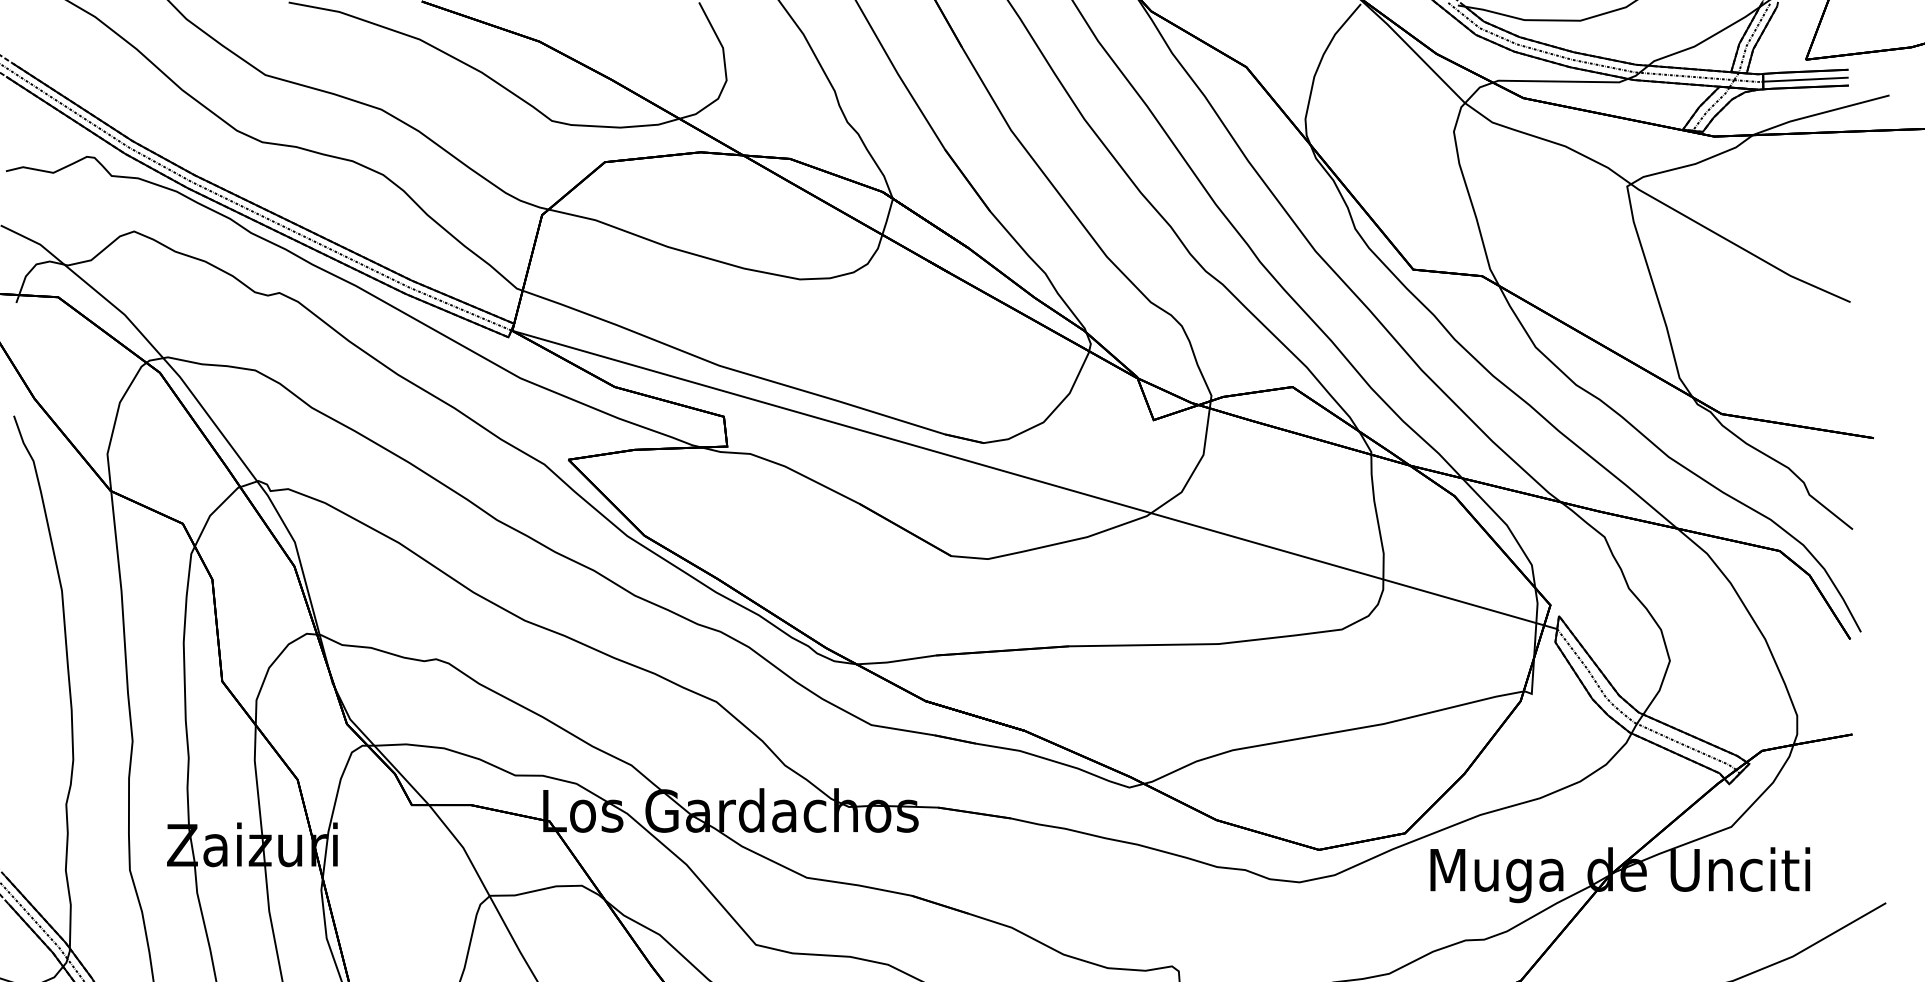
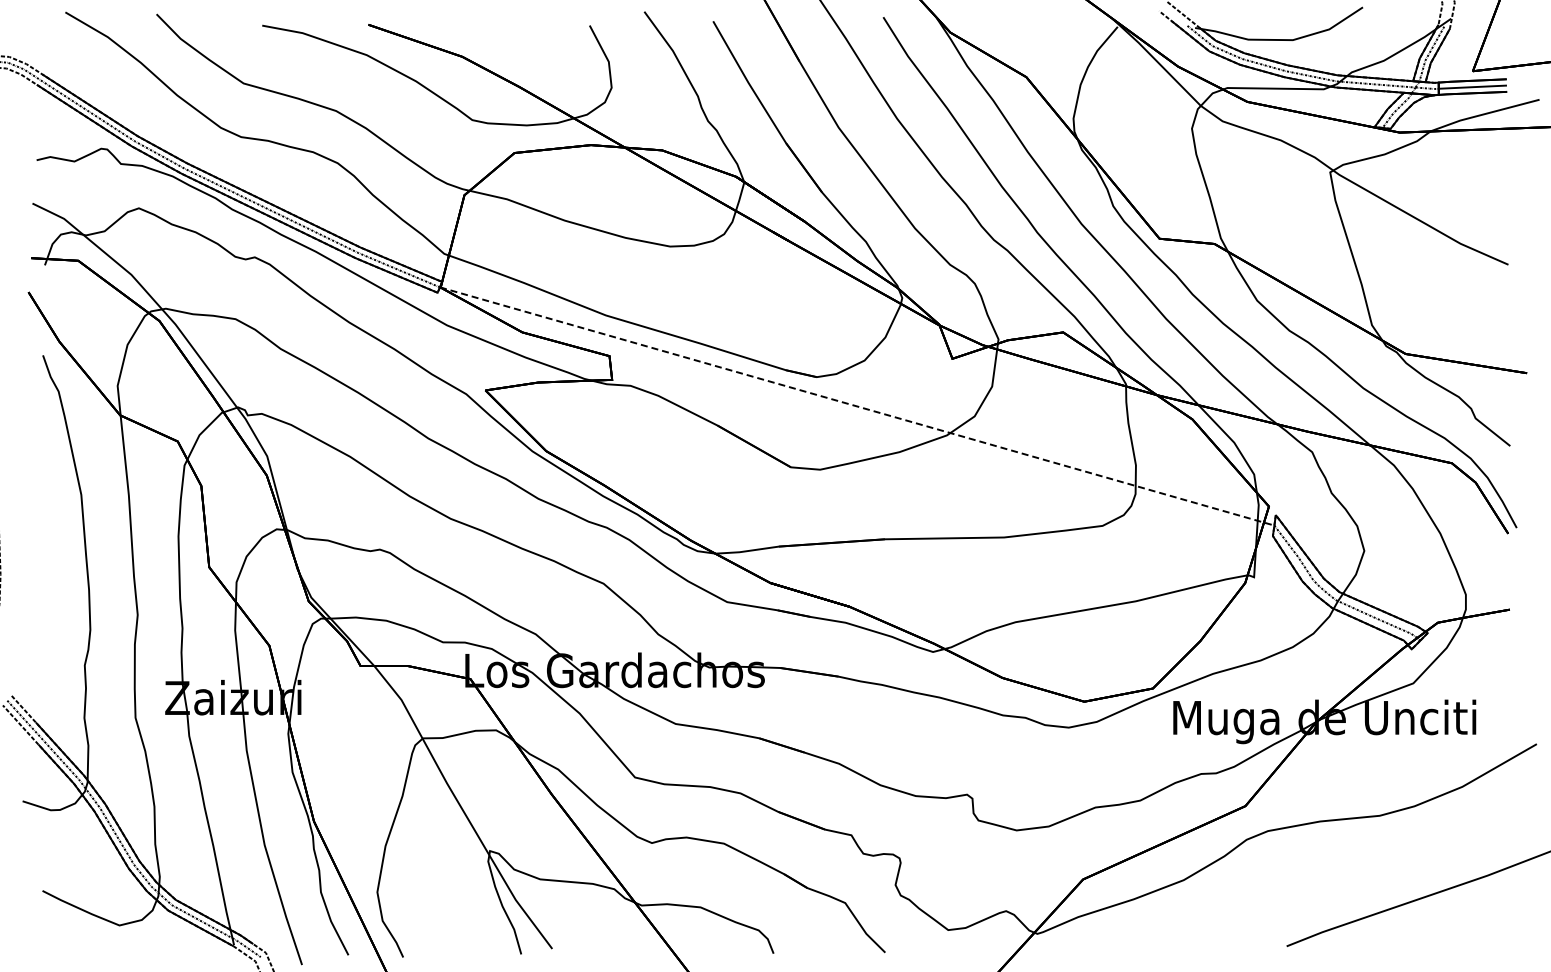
line: (1034, 479) -> (857, 406), solid -> dashed

